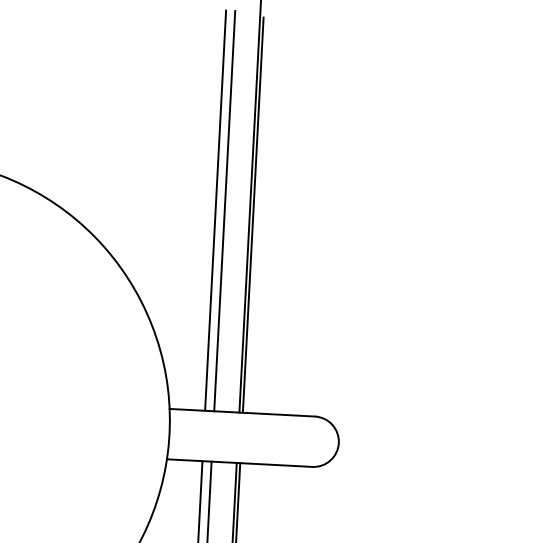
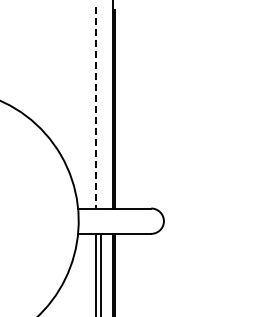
line: (214, 210) -> (95, 107), solid -> dashed
line: (224, 210) -> (100, 107), removed

